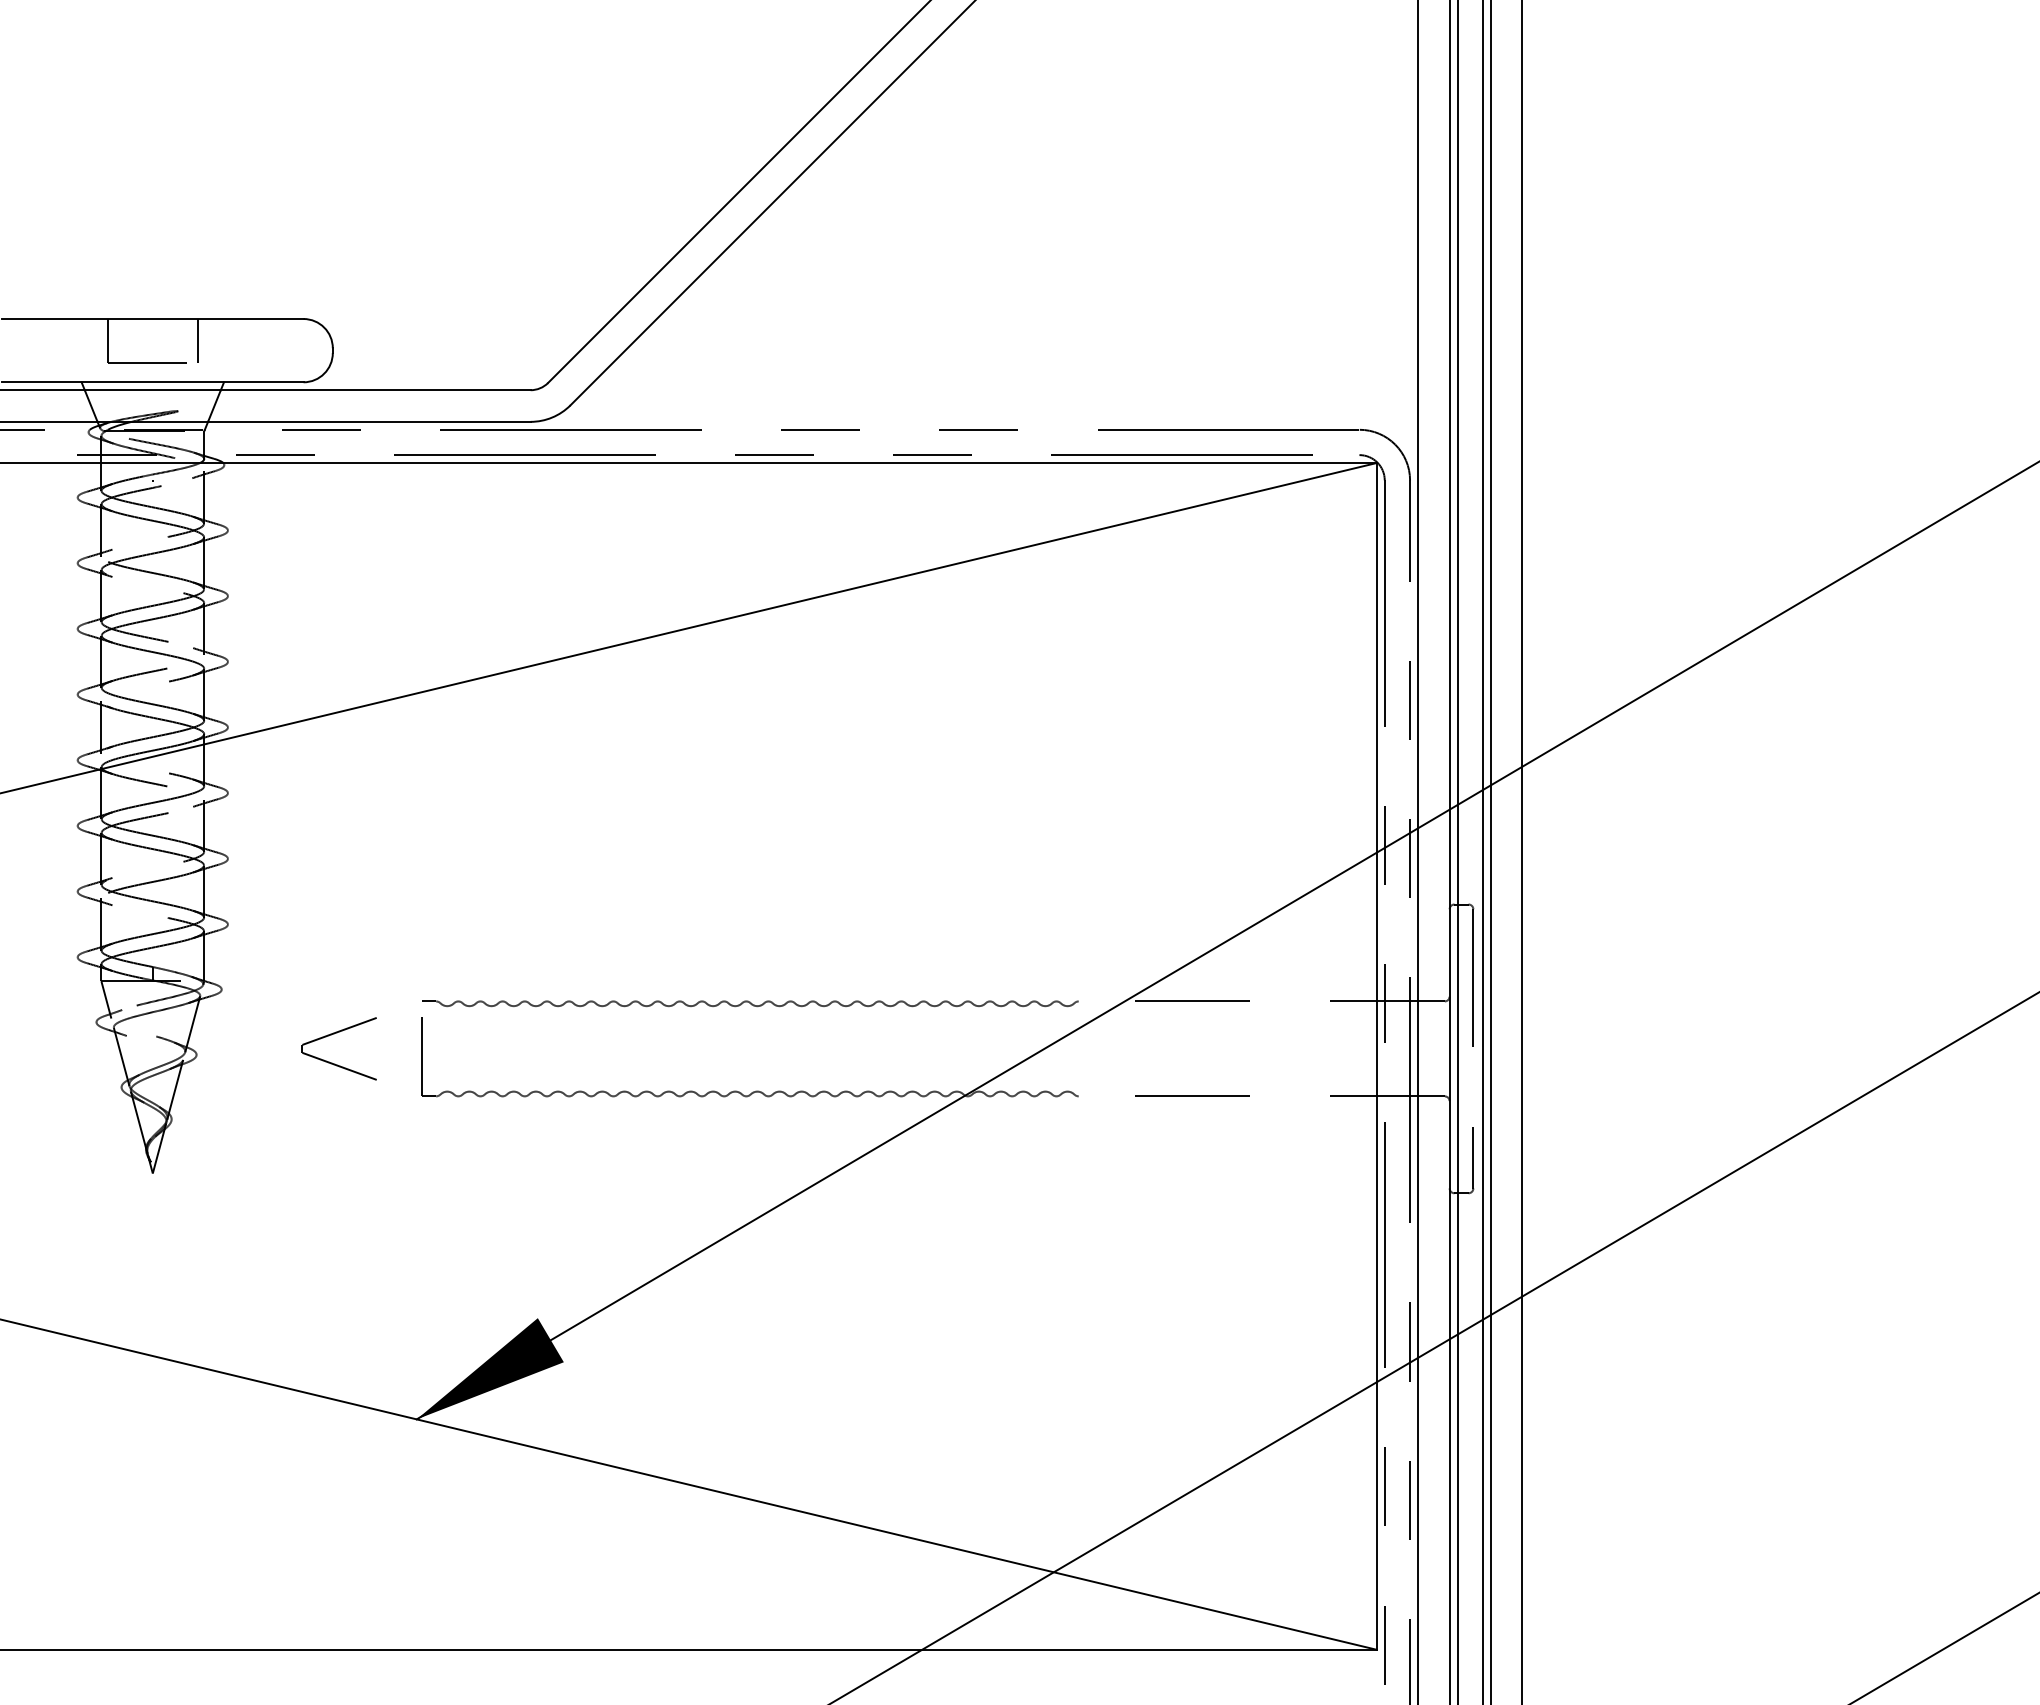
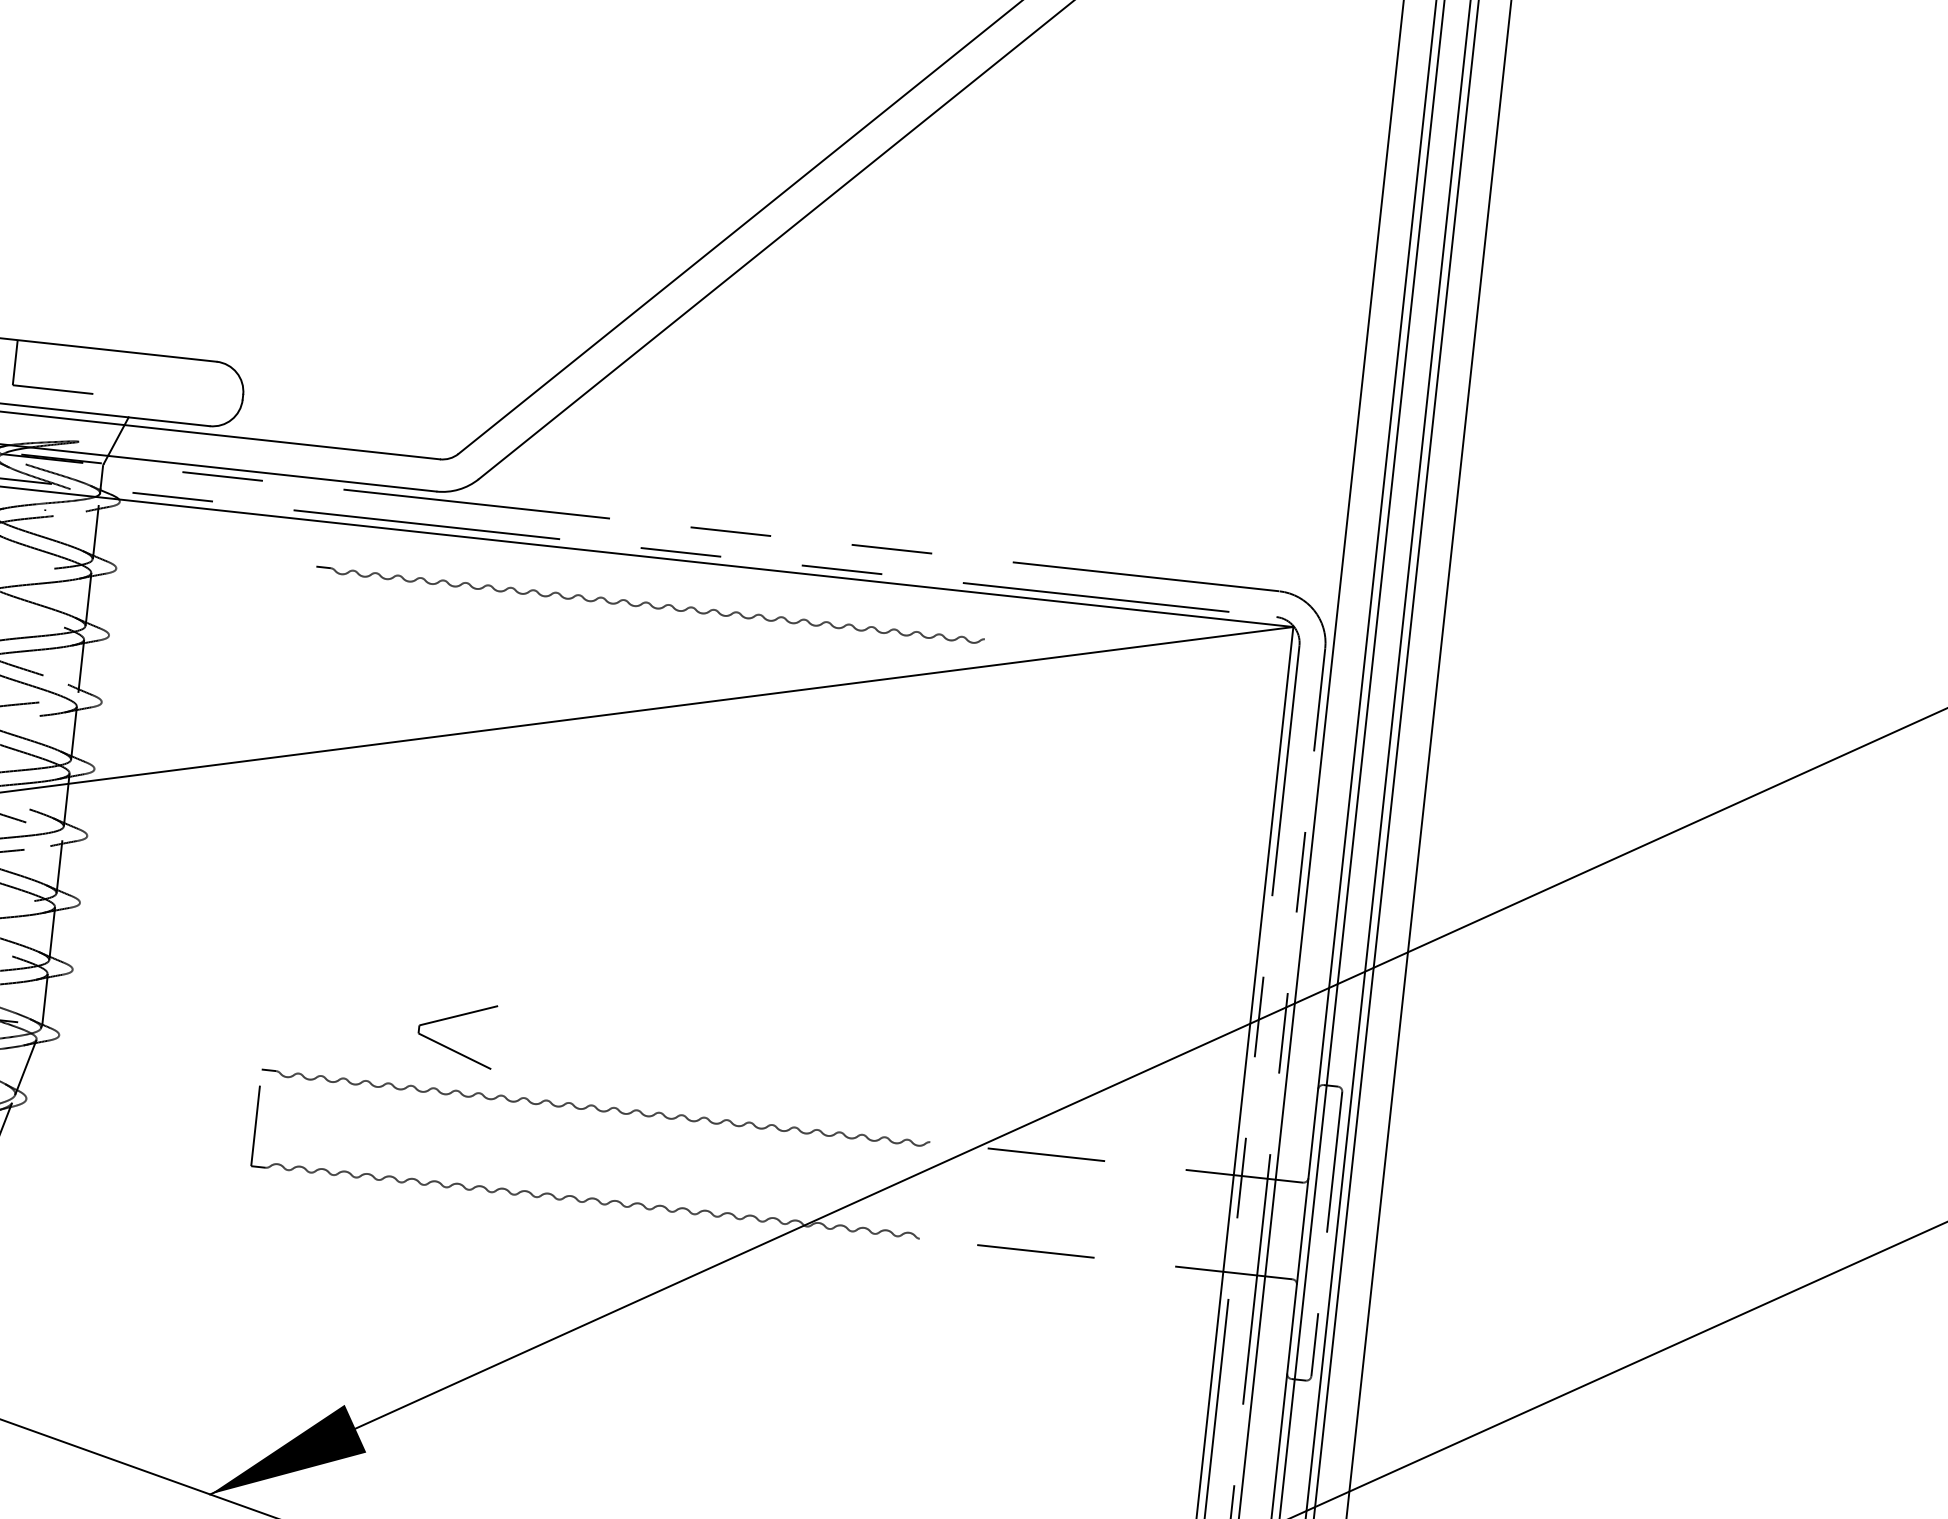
line: (197, 341) -> (106, 372), removed
part: (750, 509) -> (650, 605), added
part: (334, 1034) -> (453, 1018), moved

